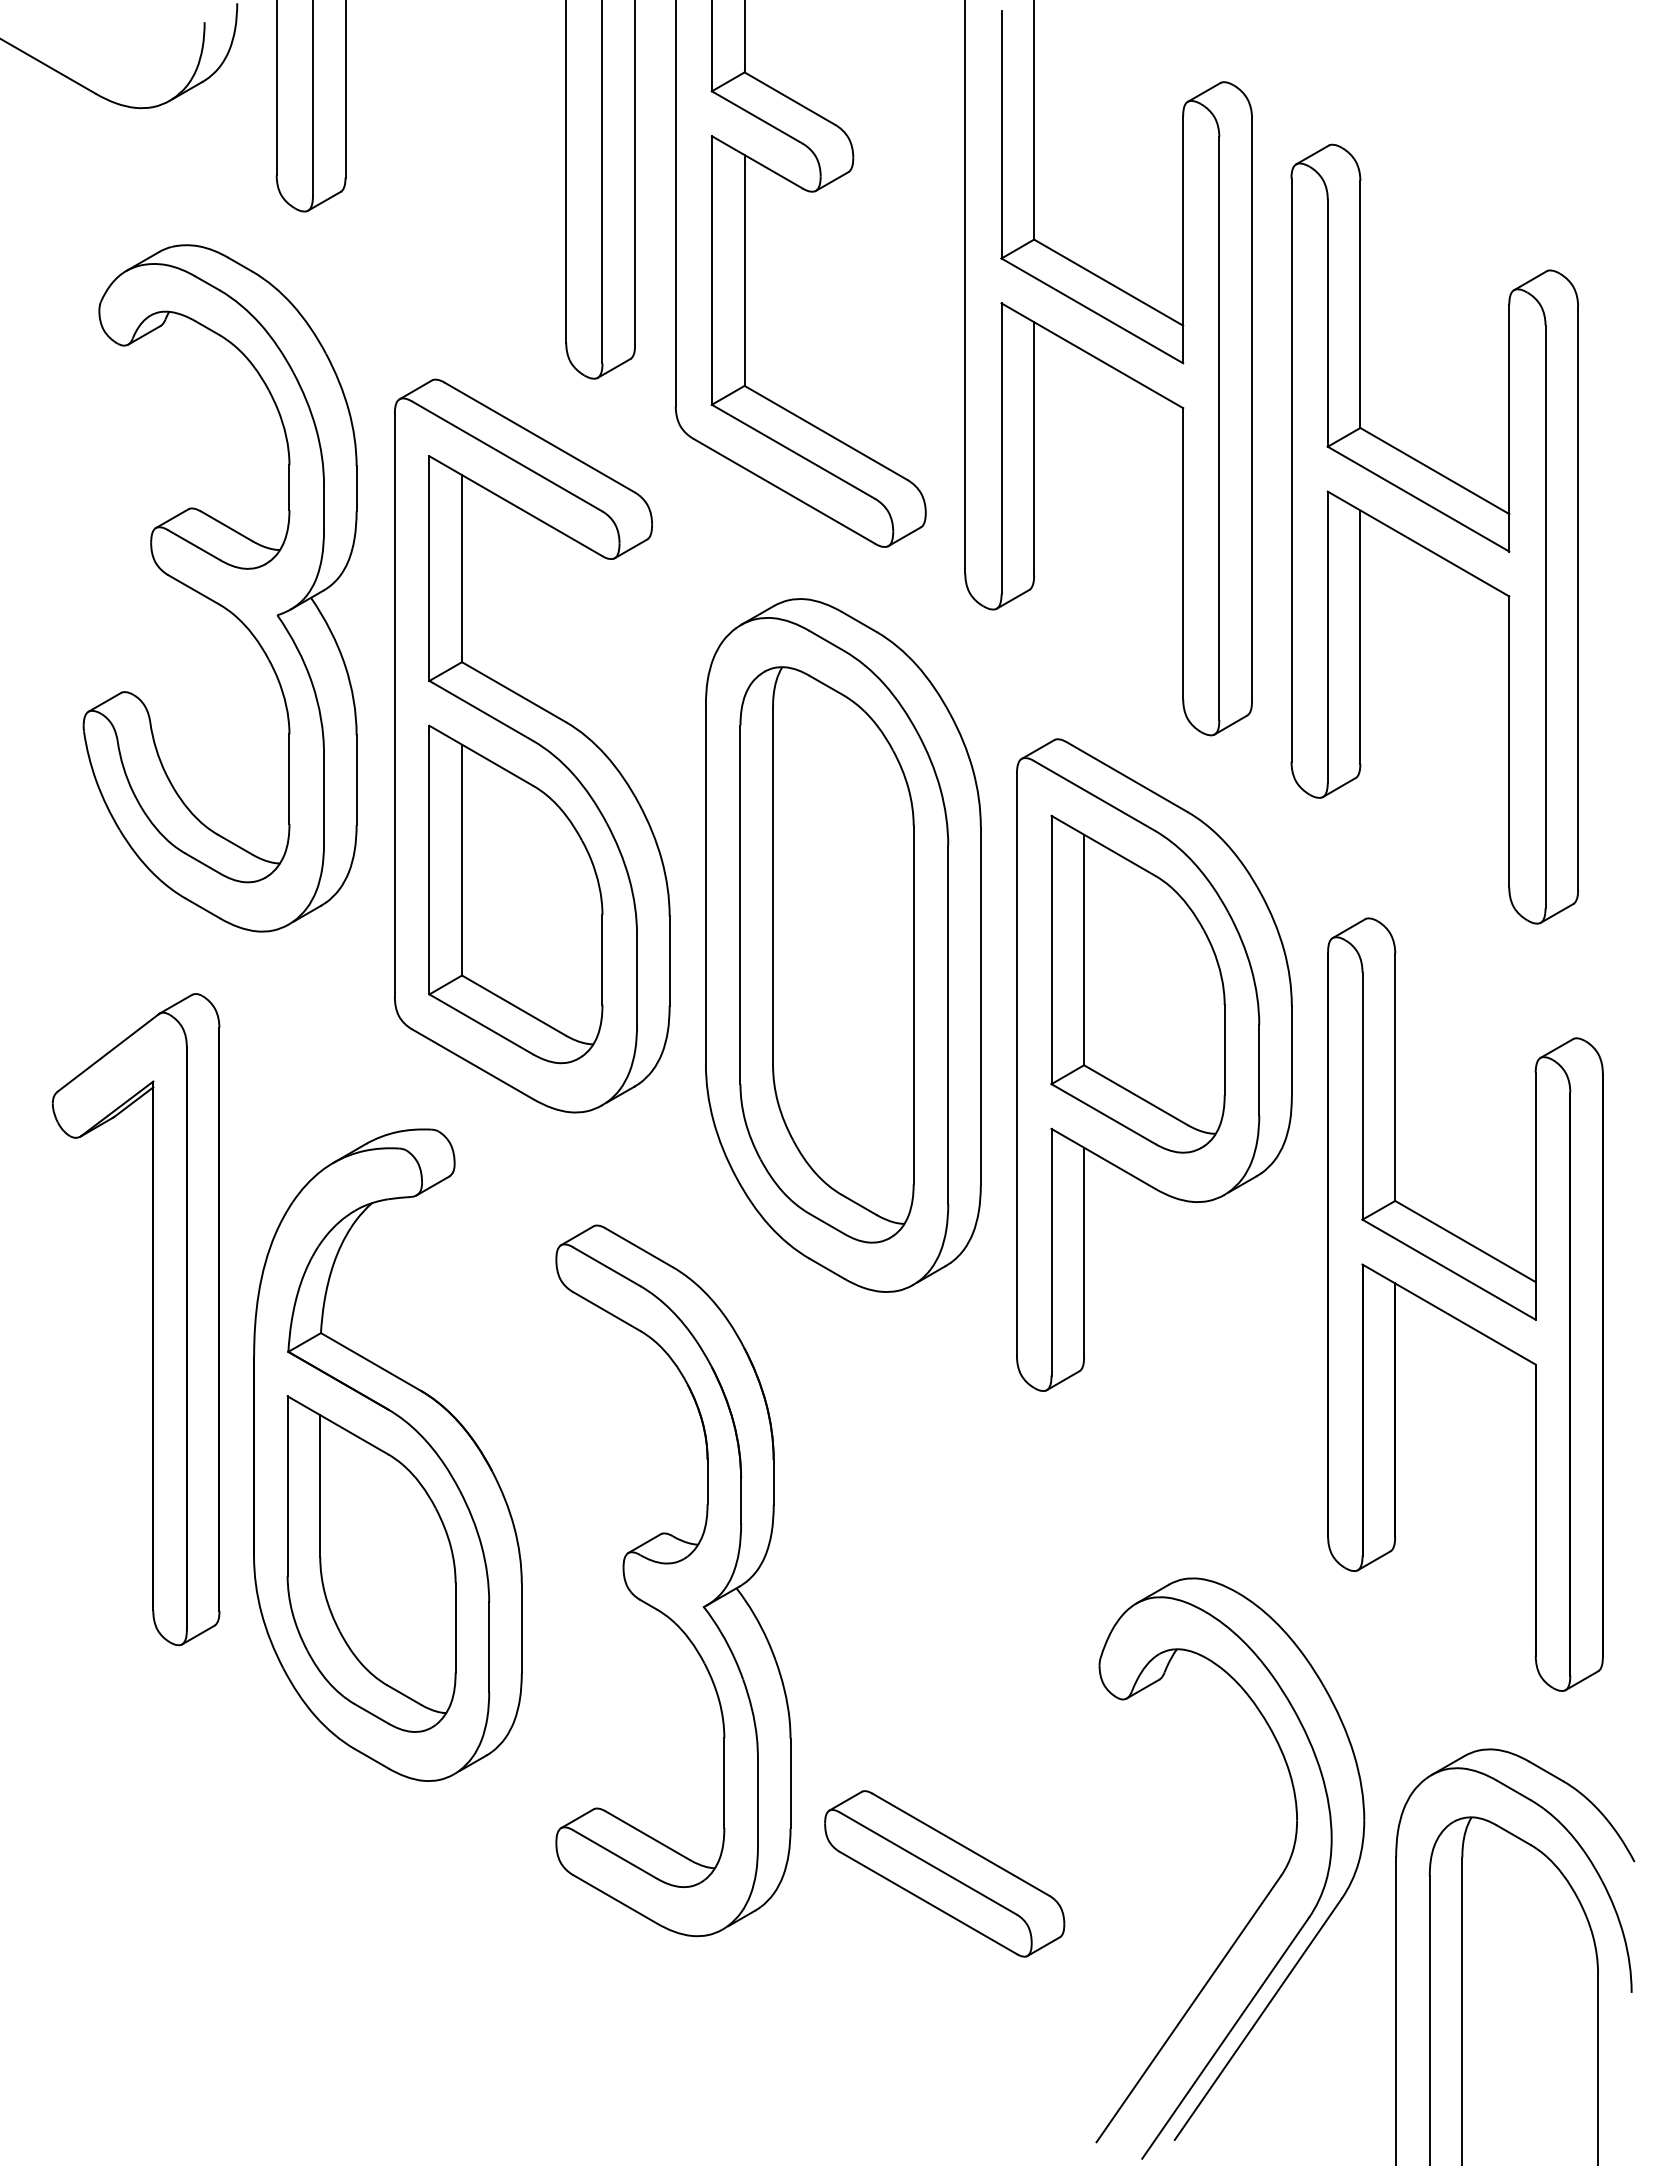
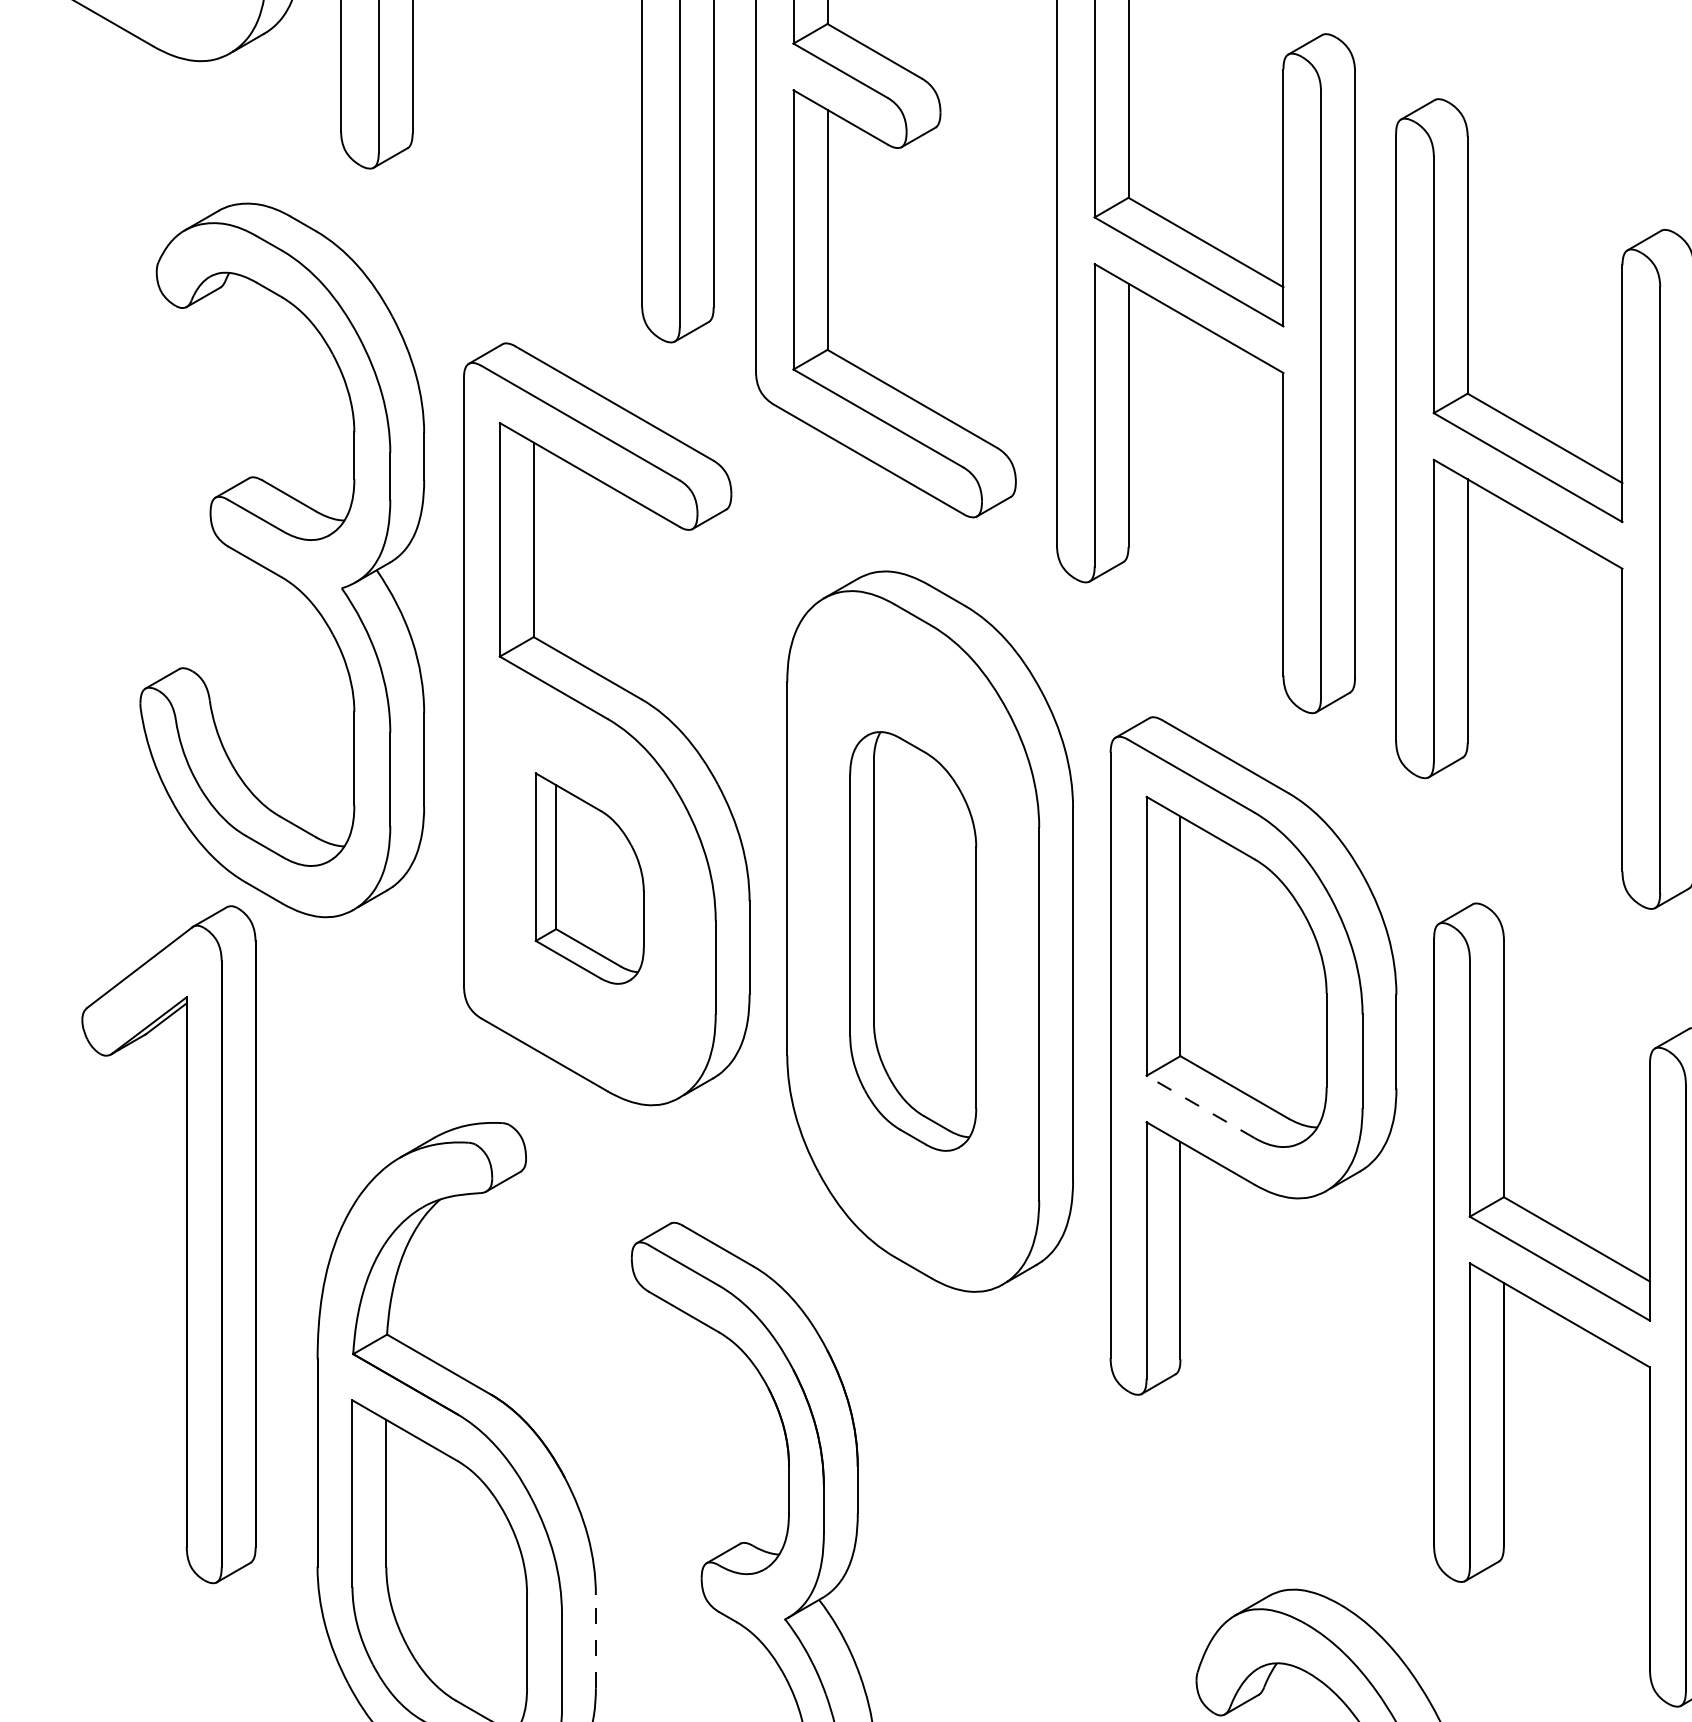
part: (515, 894) -> (589, 878), size x0.6
part: (826, 954) -> (912, 941), size x0.7
line: (1103, 1114) -> (1200, 1107), solid -> dashed
part: (152, 1319) -> (185, 1244), moved
line: (521, 1628) -> (595, 1641), solid -> dashed

